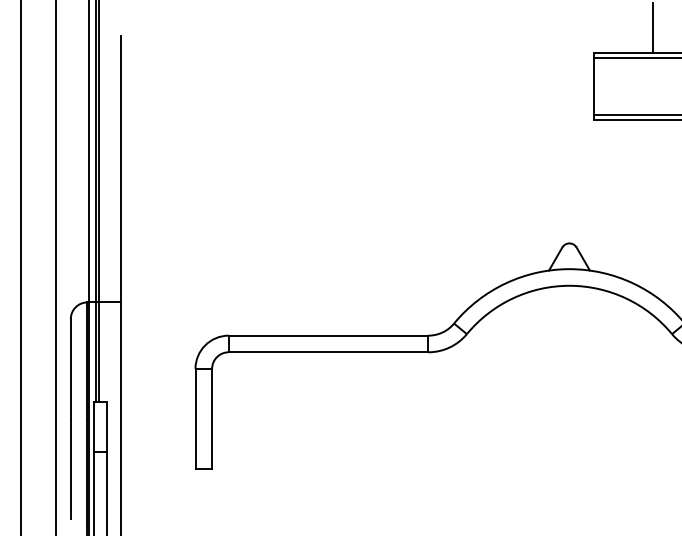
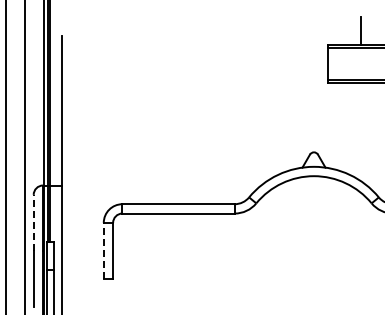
line: (70, 368) -> (33, 222), solid -> dashed
line: (194, 418) -> (103, 250), solid -> dashed

